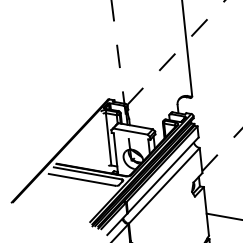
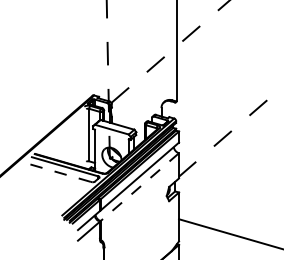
line: (81, 179) -> (58, 172), solid -> dashed
line: (164, 186) -> (139, 187), solid -> dashed

